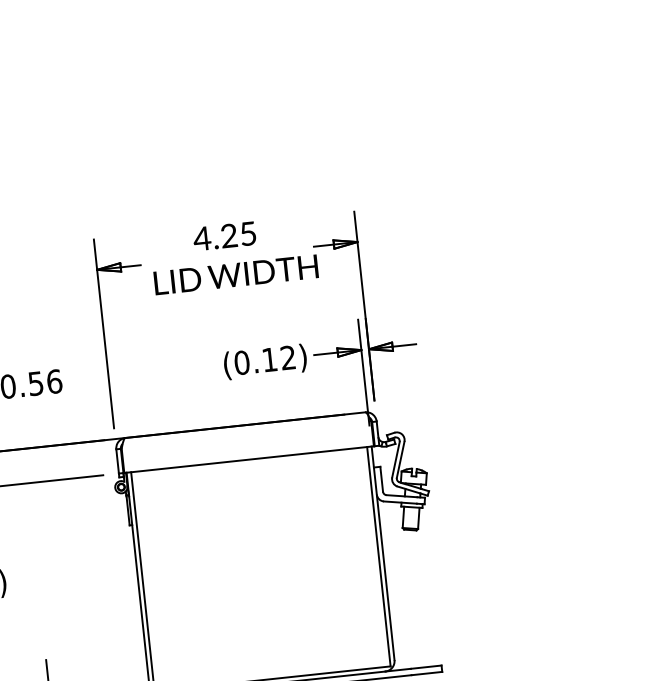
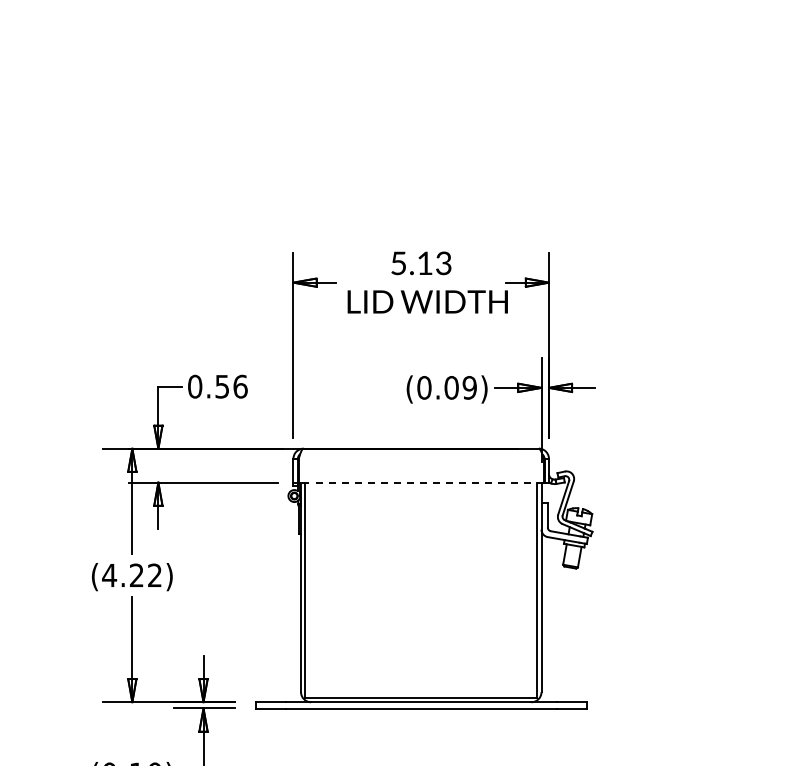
text: (224, 236) -> (420, 263), 4.25 -> 5.13
text: (278, 358) -> (460, 387), (0.12) -> (0.09)
line: (248, 459) -> (420, 482), solid -> dashed

